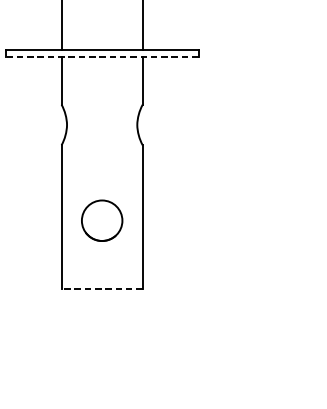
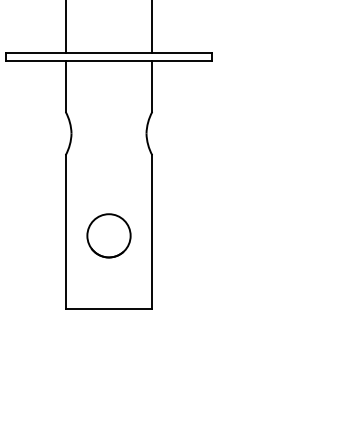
line: (102, 57) -> (109, 61), dashed -> solid
line: (101, 288) -> (108, 308), dashed -> solid

